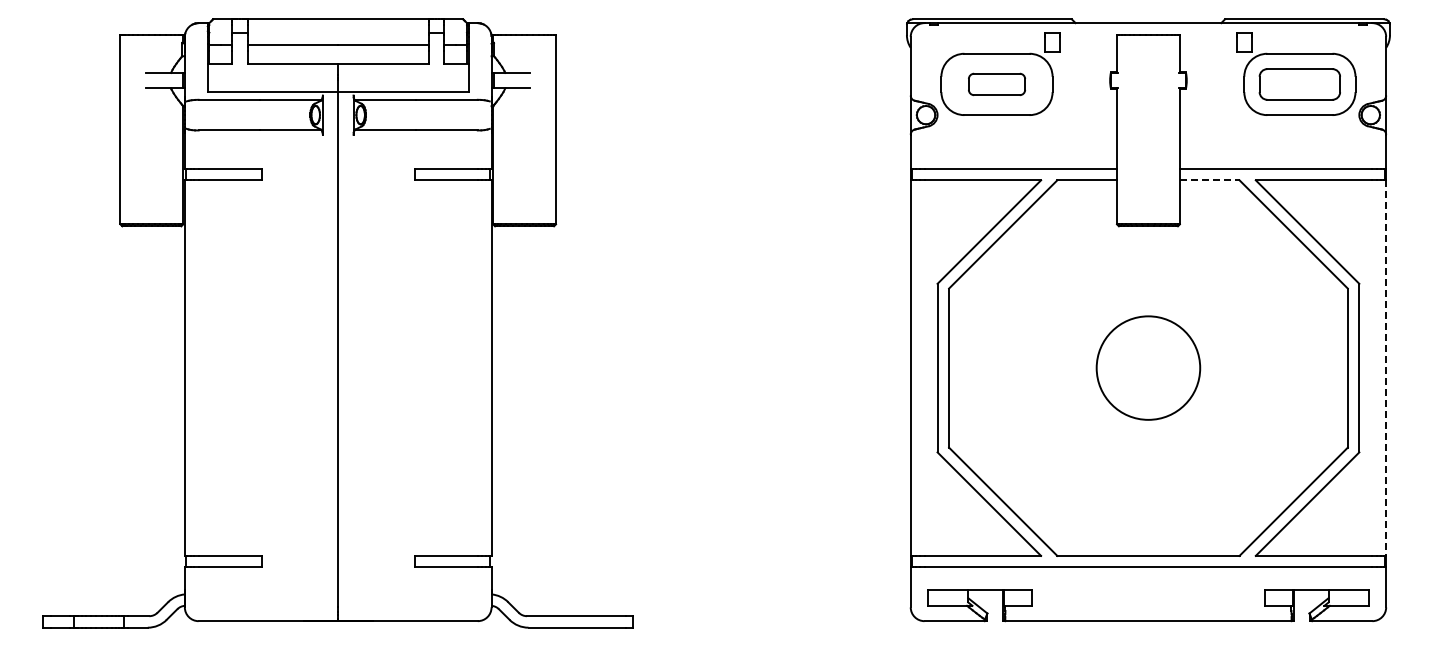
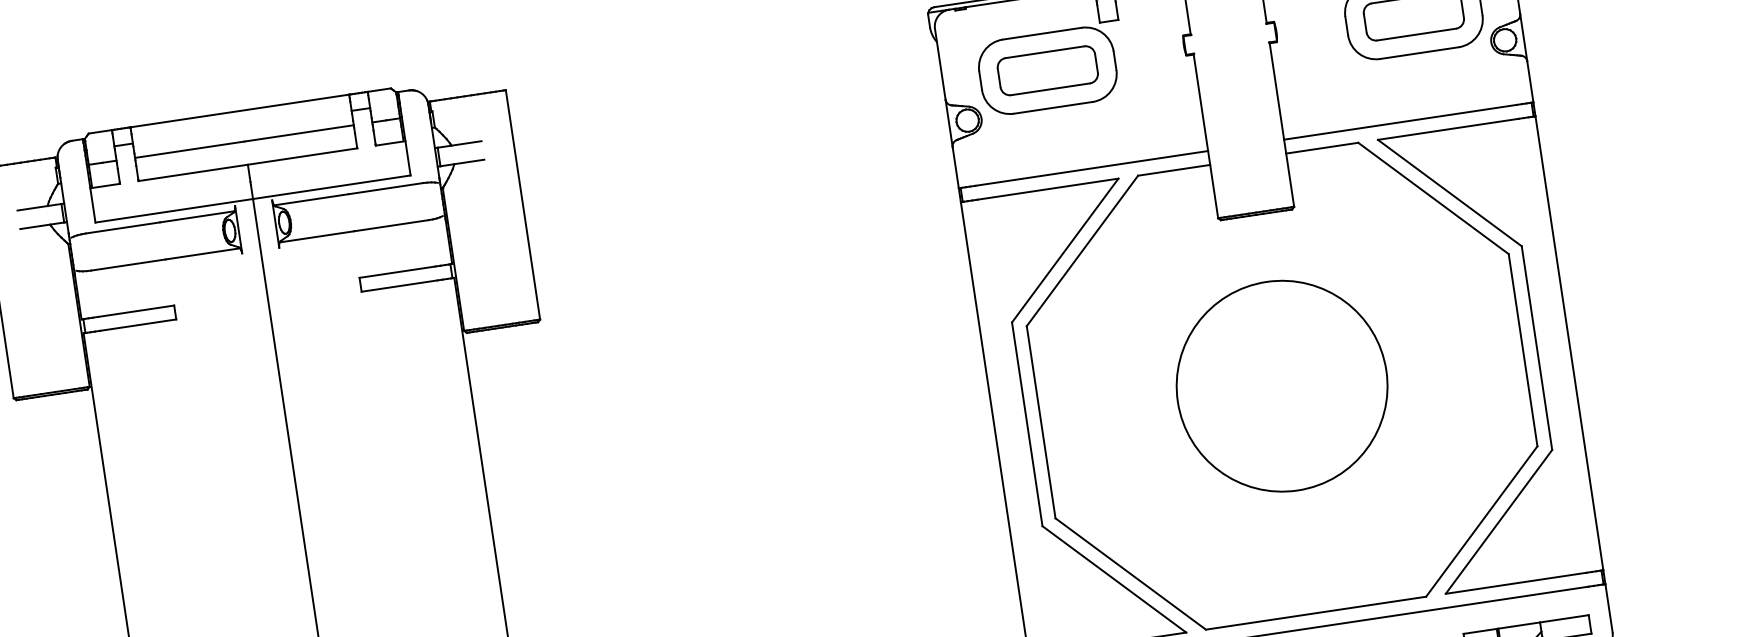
part: (996, 84) -> (1047, 70), size x1.43
line: (1209, 180) -> (1322, 148), dashed -> solid
circle: (1148, 367) -> (1282, 385), size x1.67
line: (1386, 368) -> (1569, 343), dashed -> solid

